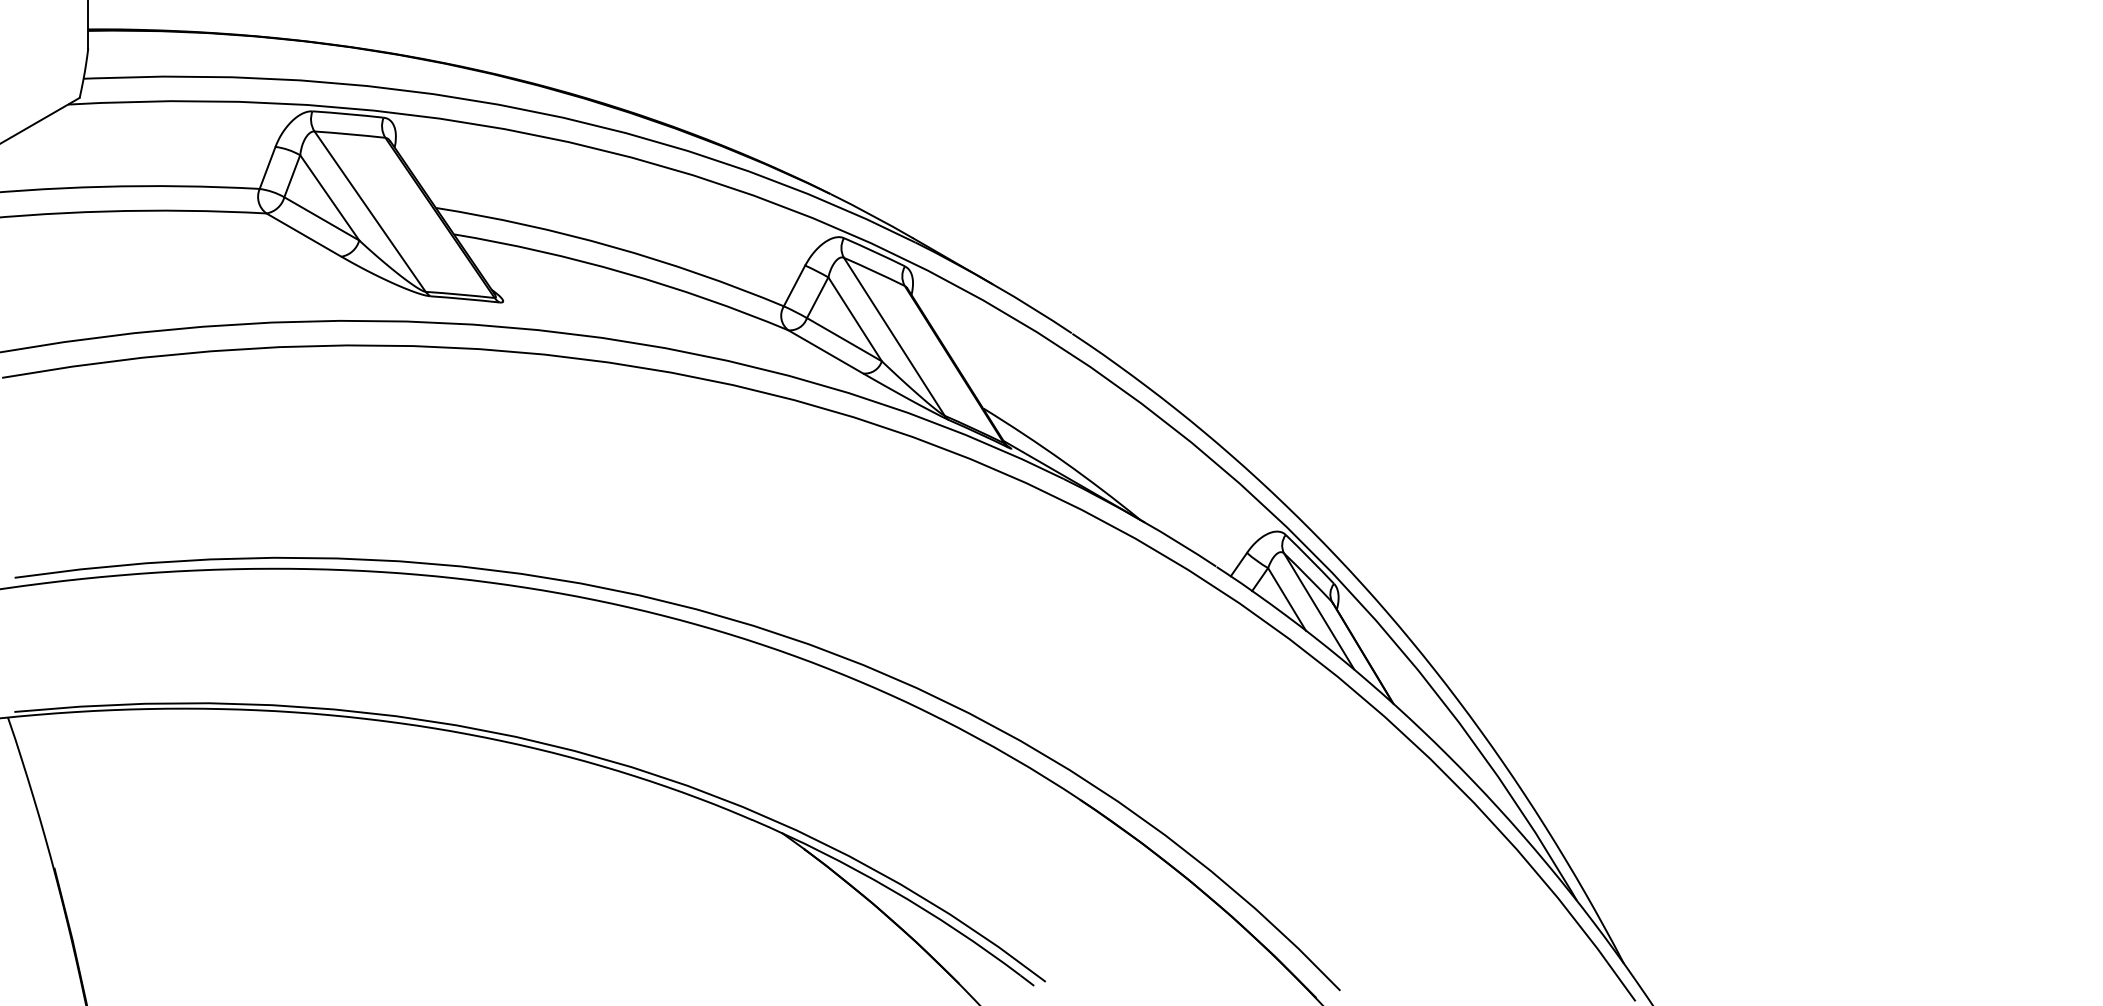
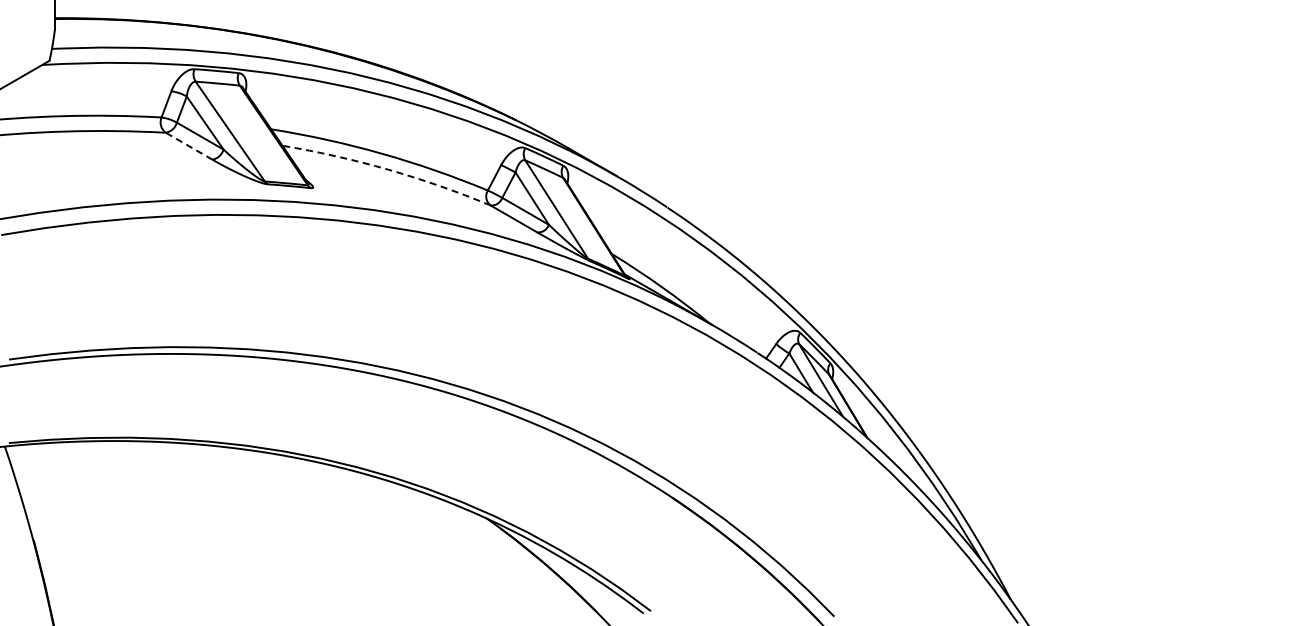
line: (304, 235) -> (189, 146), solid -> dashed
arc: (624, 272) -> (388, 169), solid -> dashed

